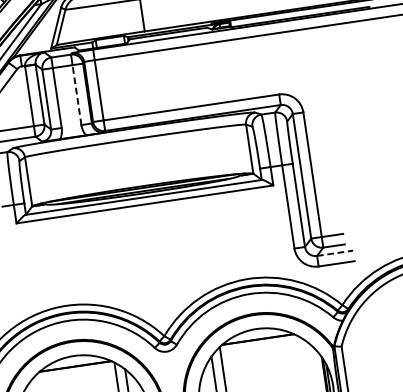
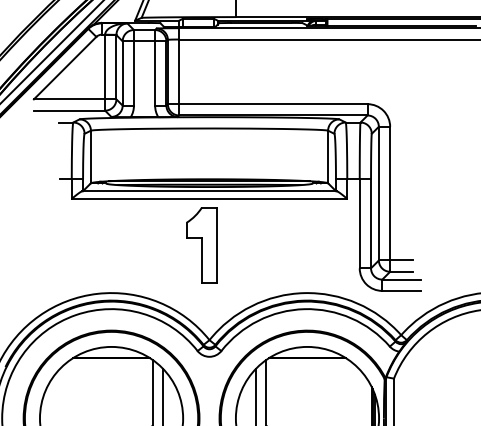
line: (77, 95) -> (155, 73), dashed -> solid
part: (143, 249) -> (201, 245), added
line: (335, 253) -> (402, 279), dashed -> solid

